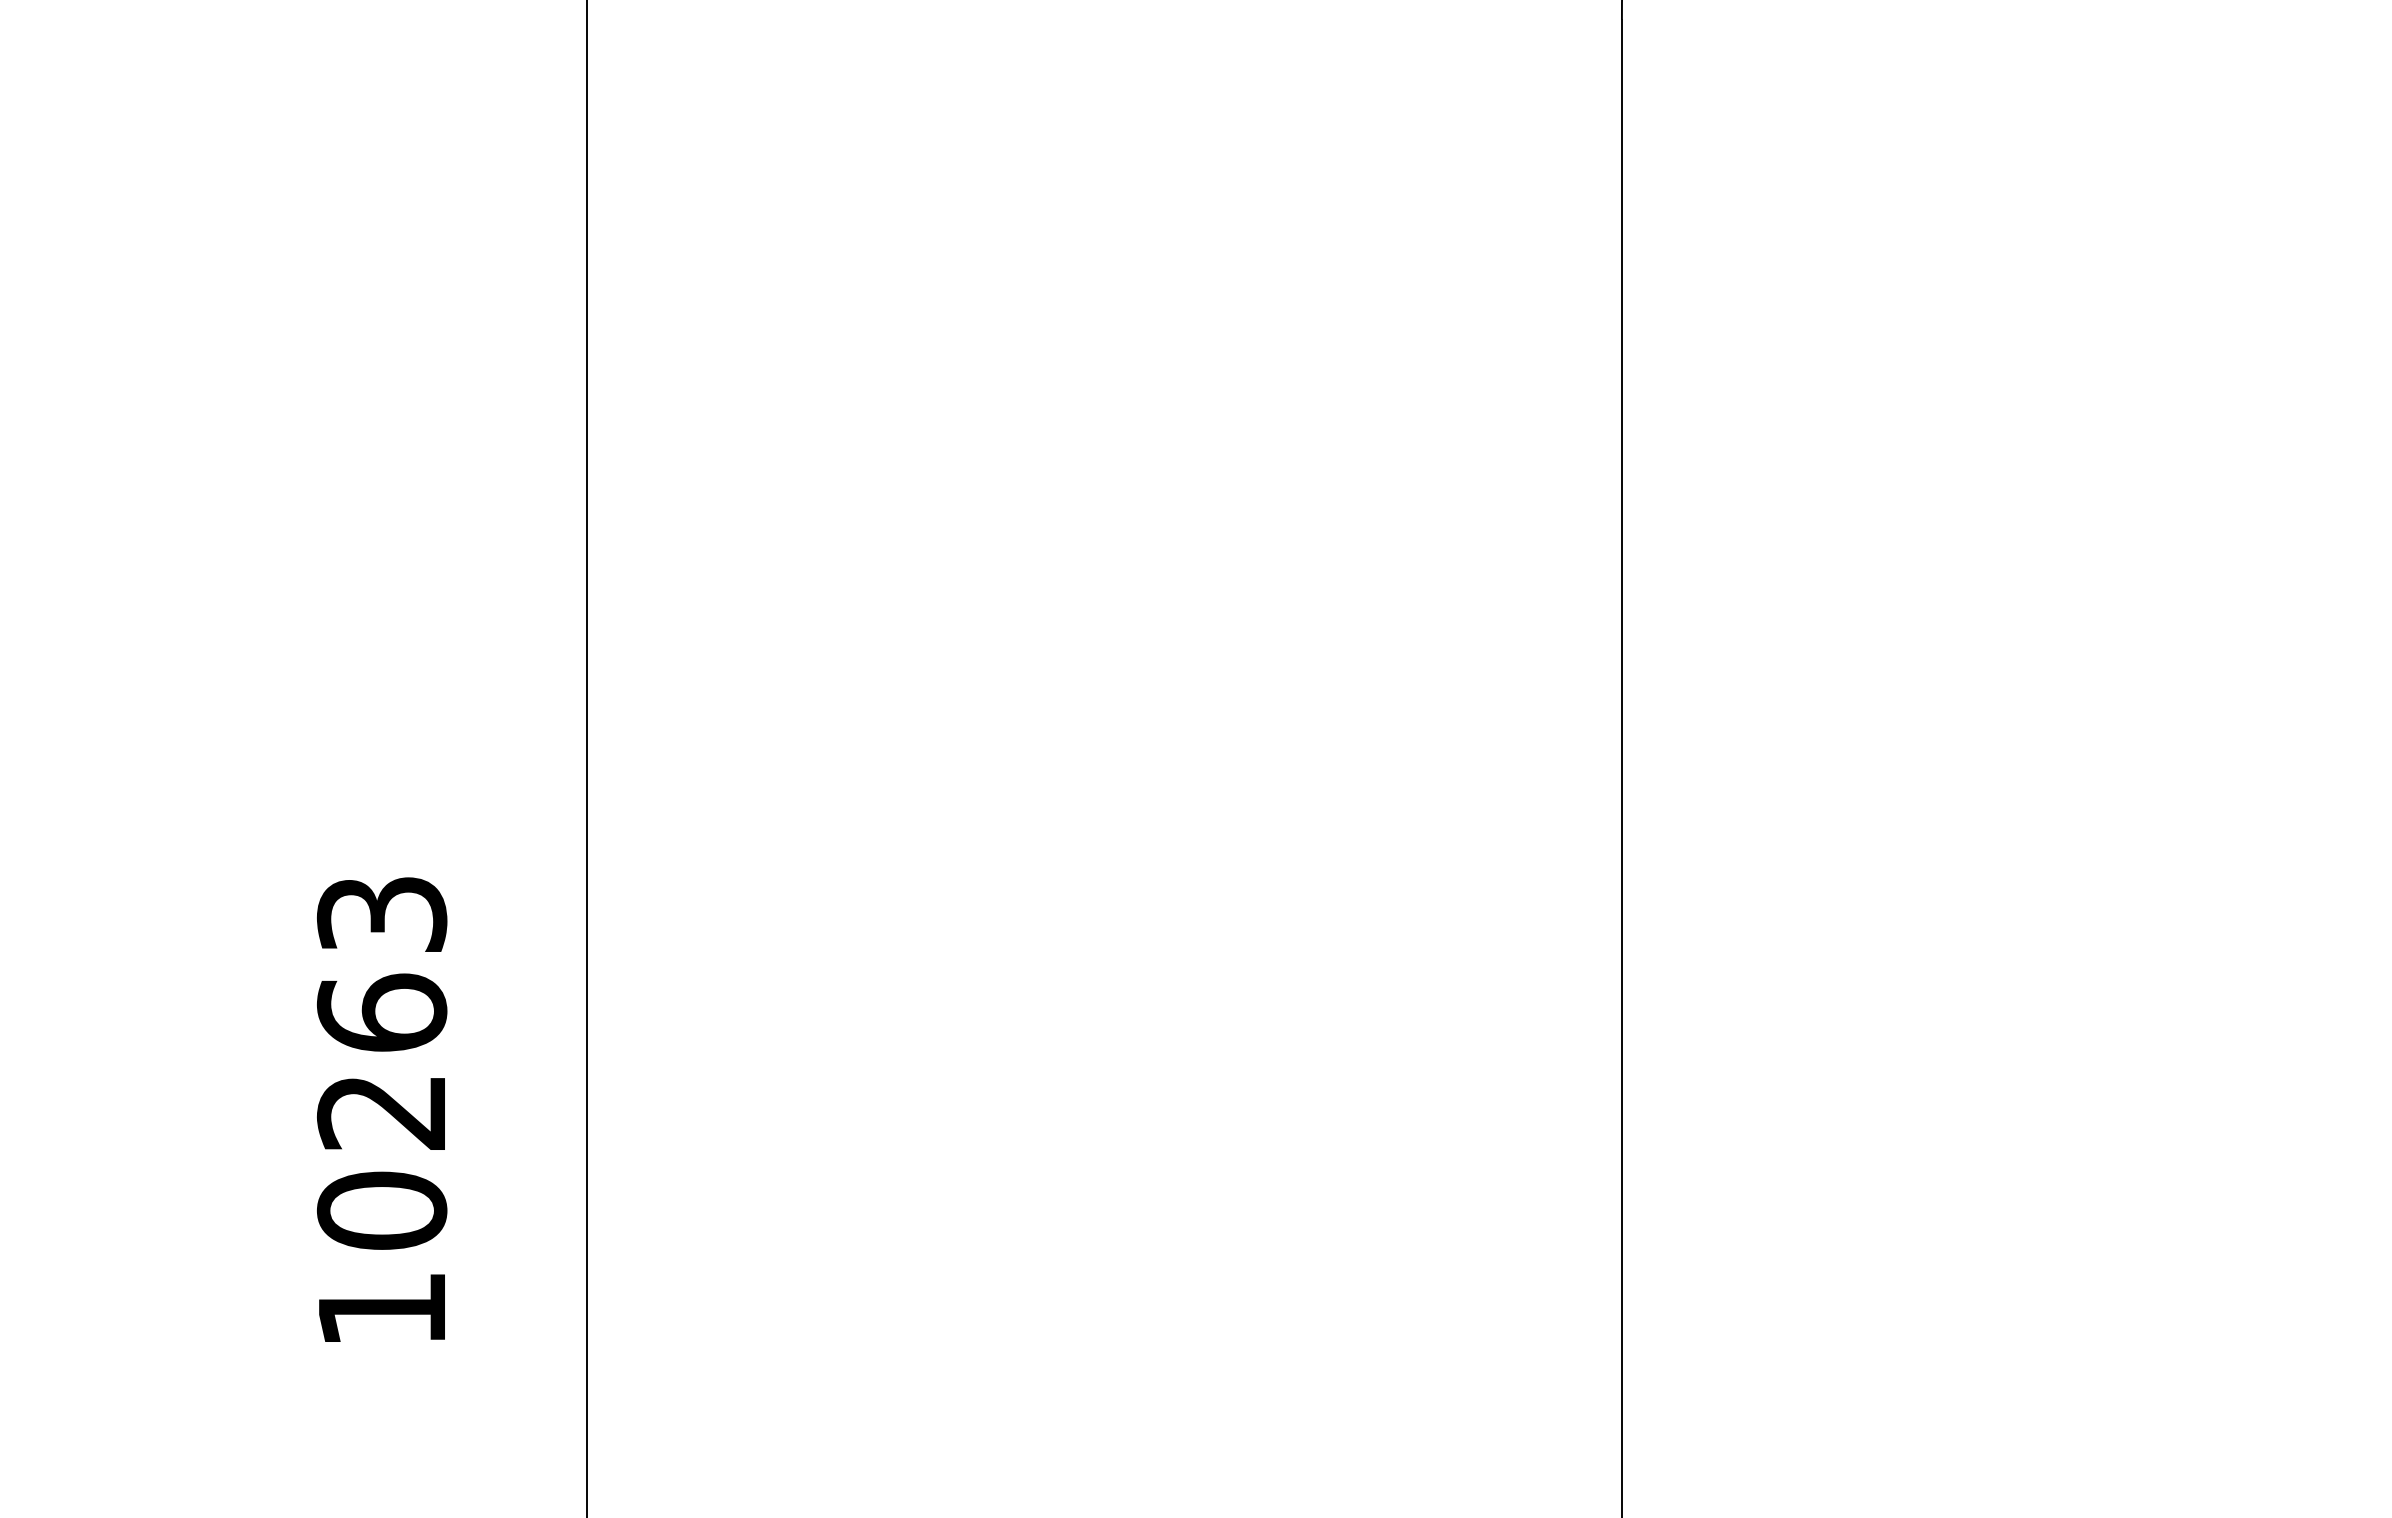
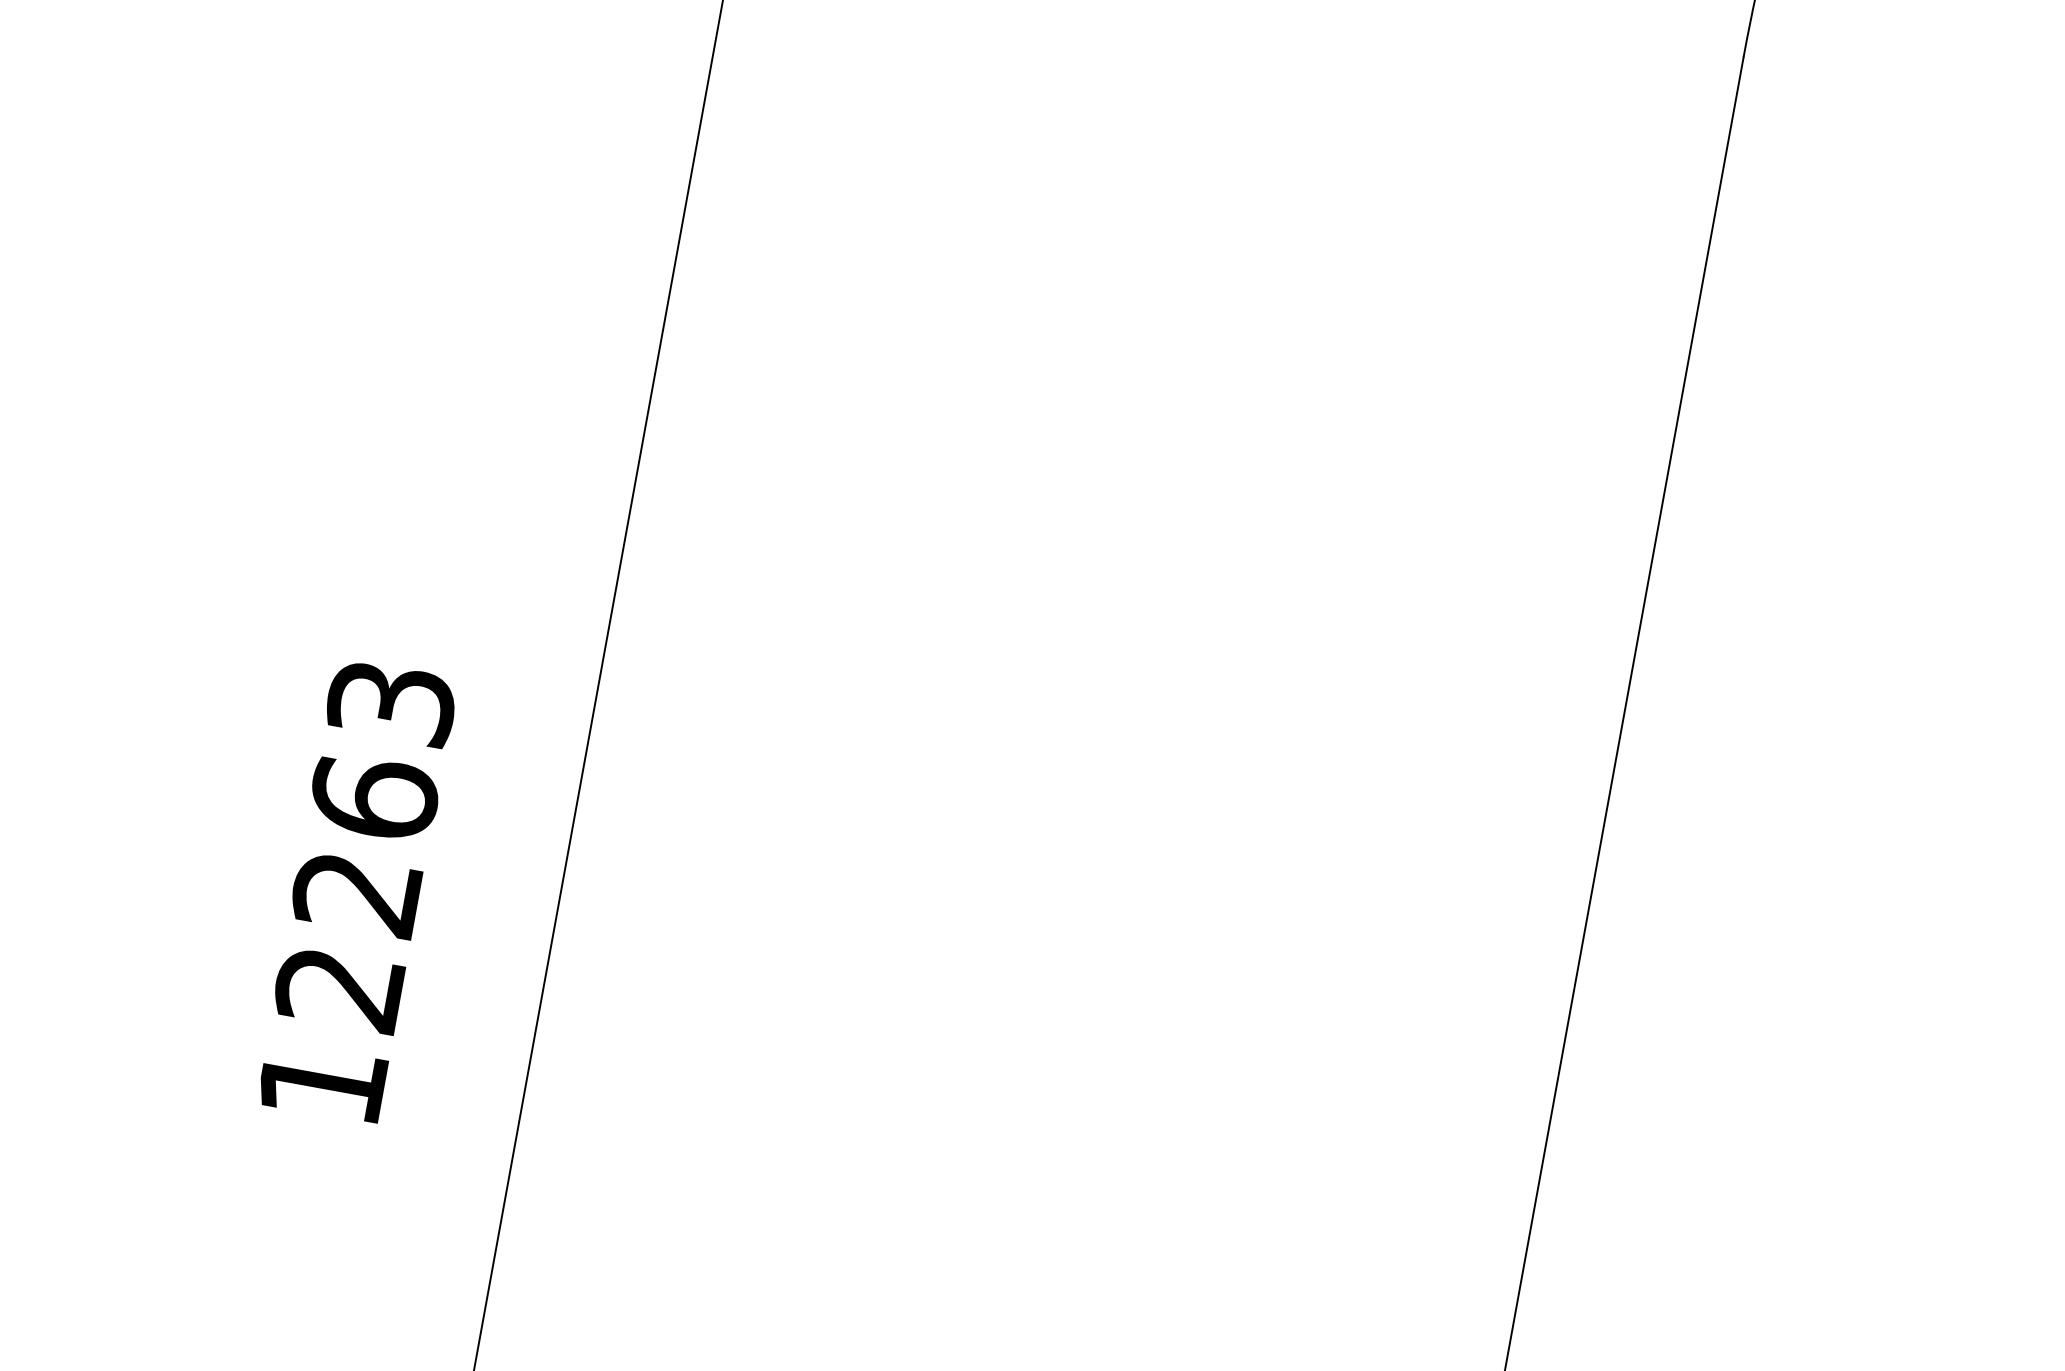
text: (381, 1210) -> (339, 988), 10263 -> 12263

